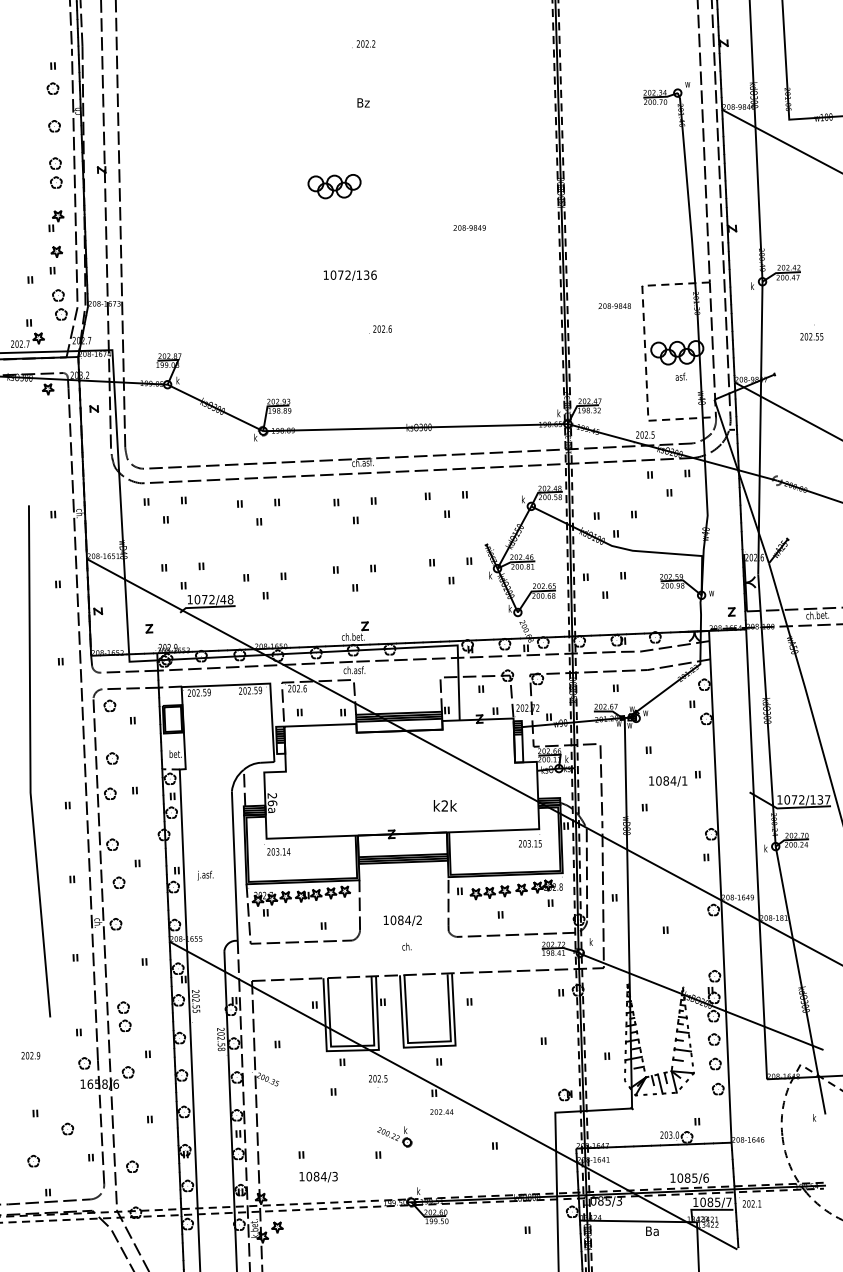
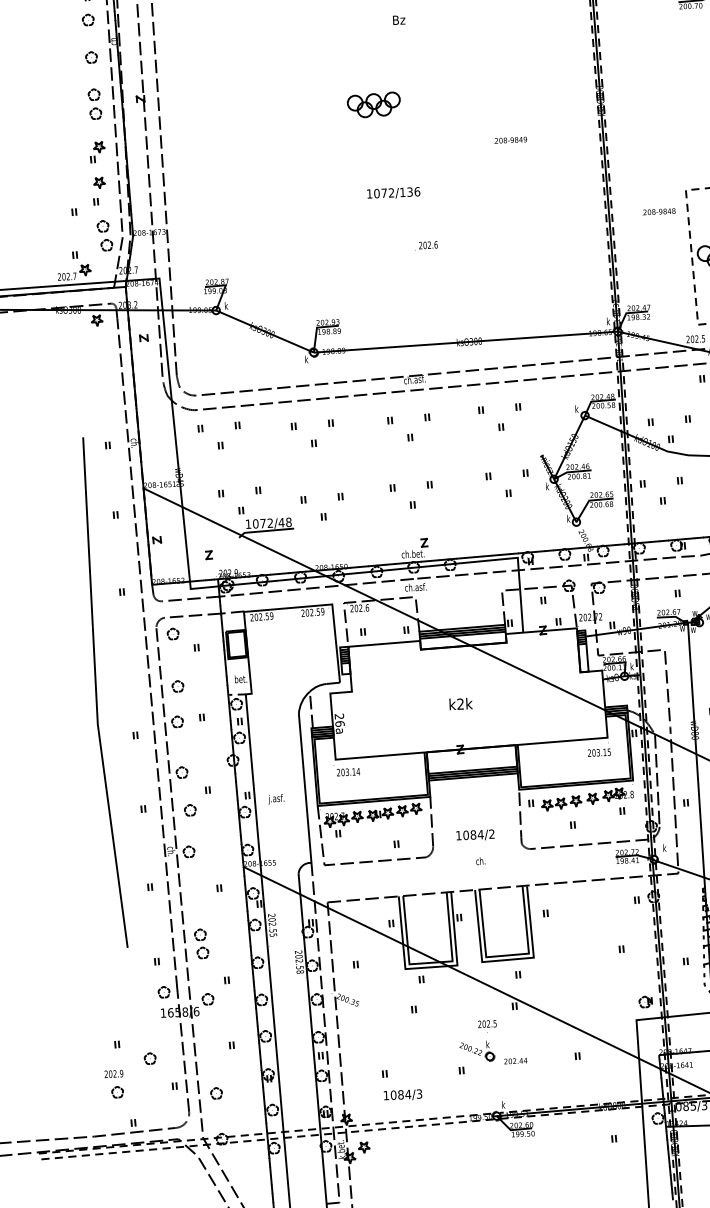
text: (444, 805) -> (460, 703), moved
text: (30, 1055) -> (113, 1073), moved
text: (378, 1081) -> (487, 1026), moved
text: (441, 1111) -> (515, 1060), moved

